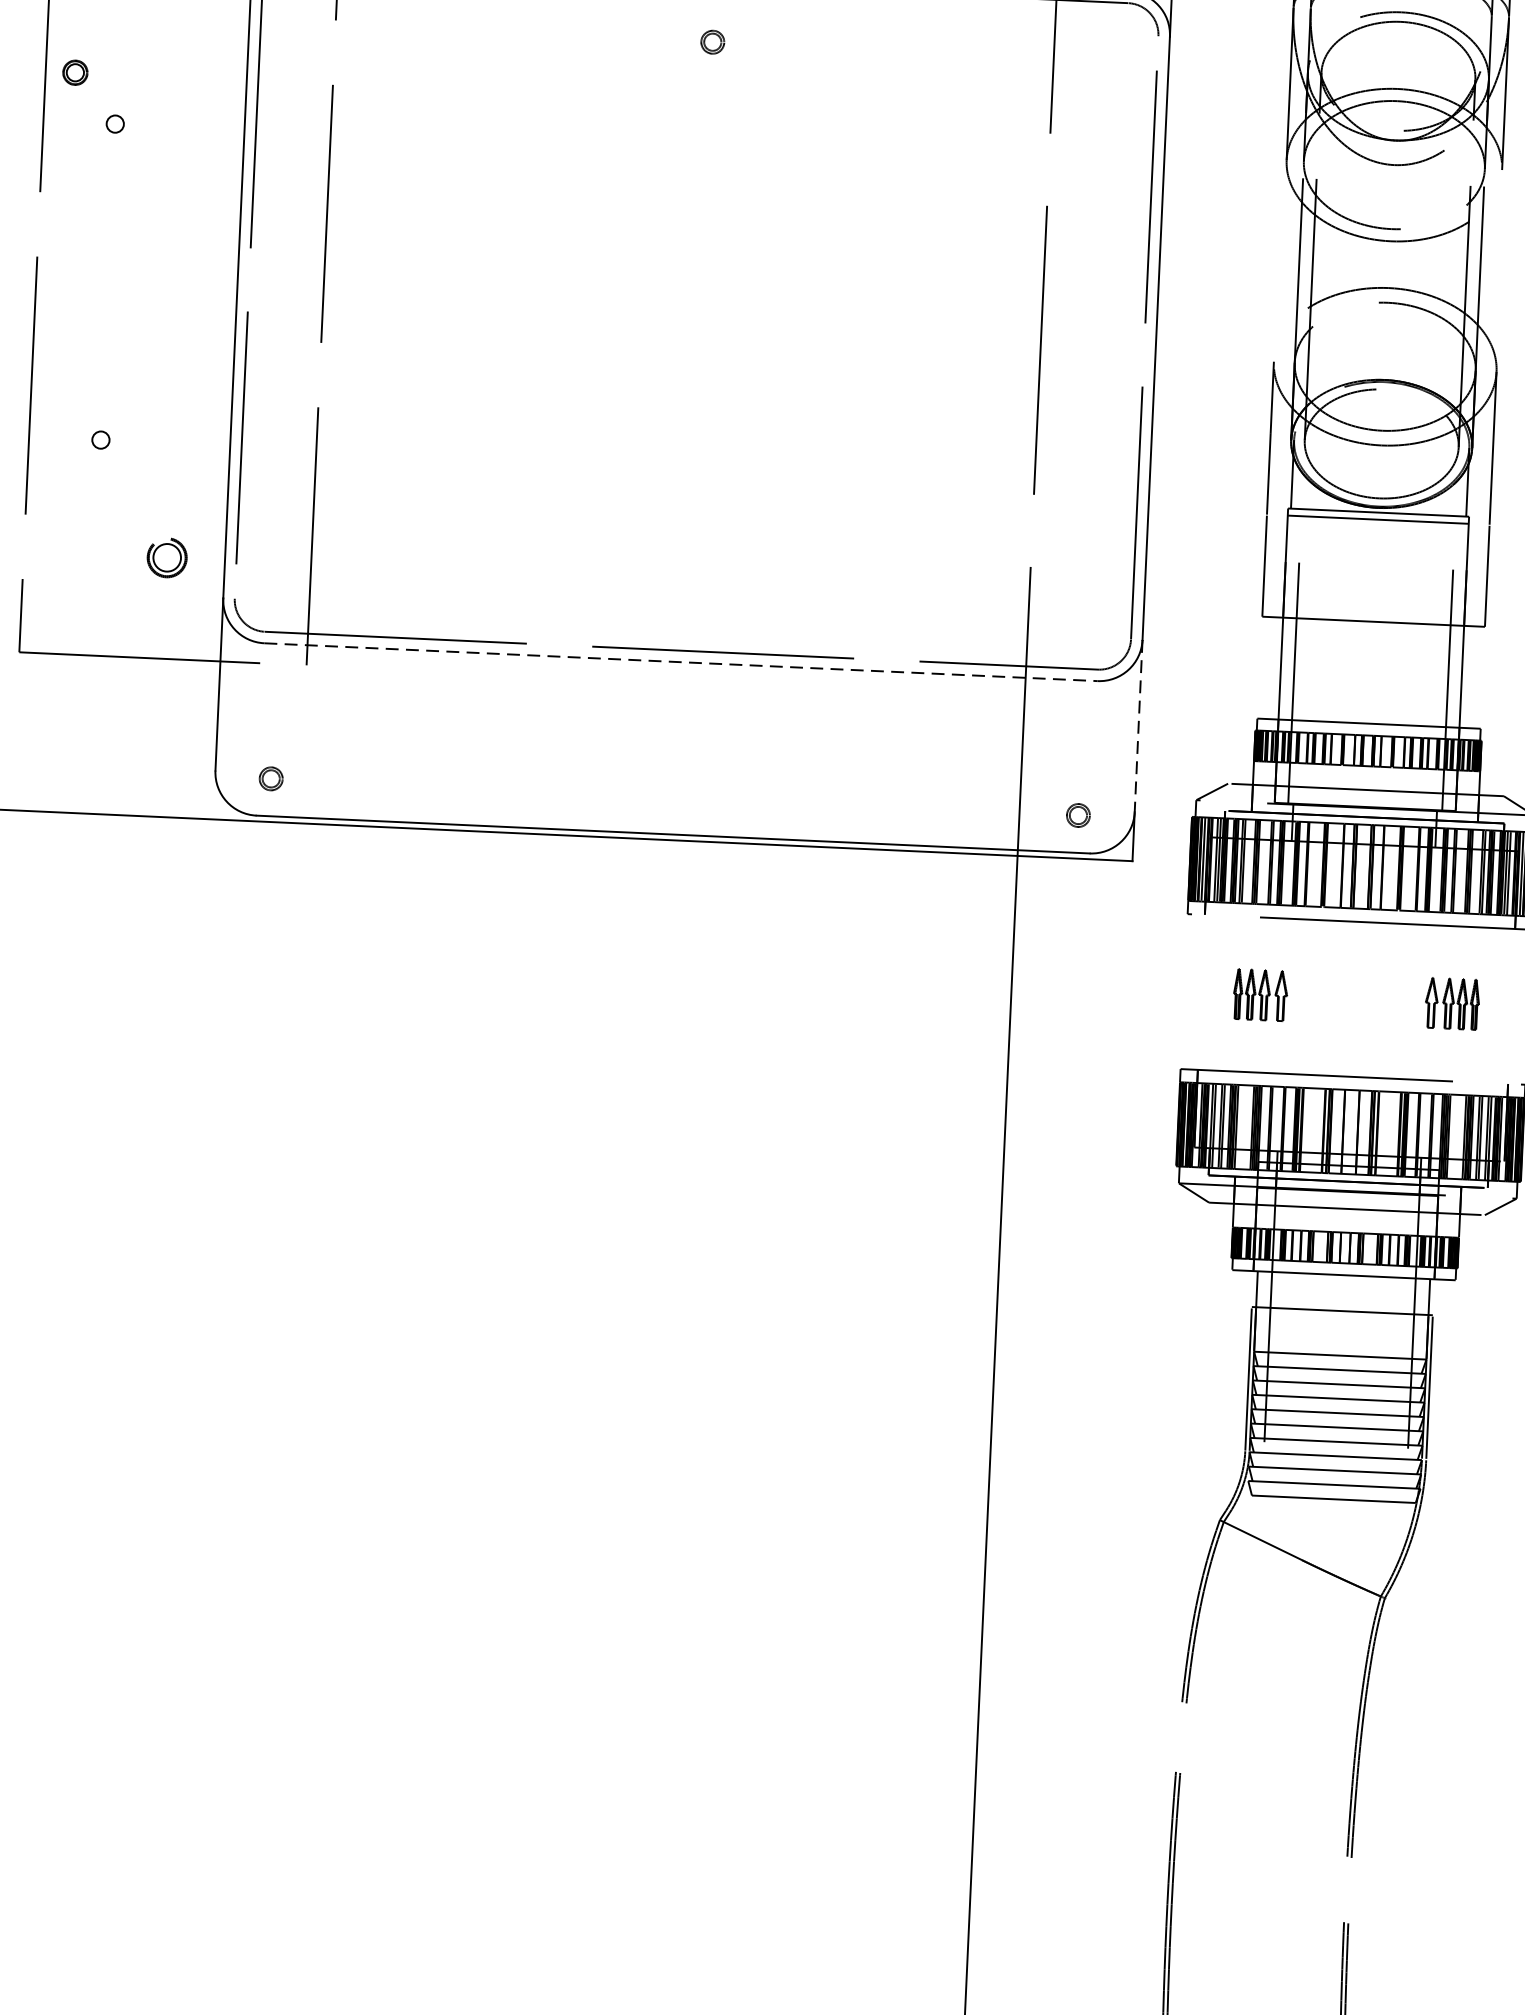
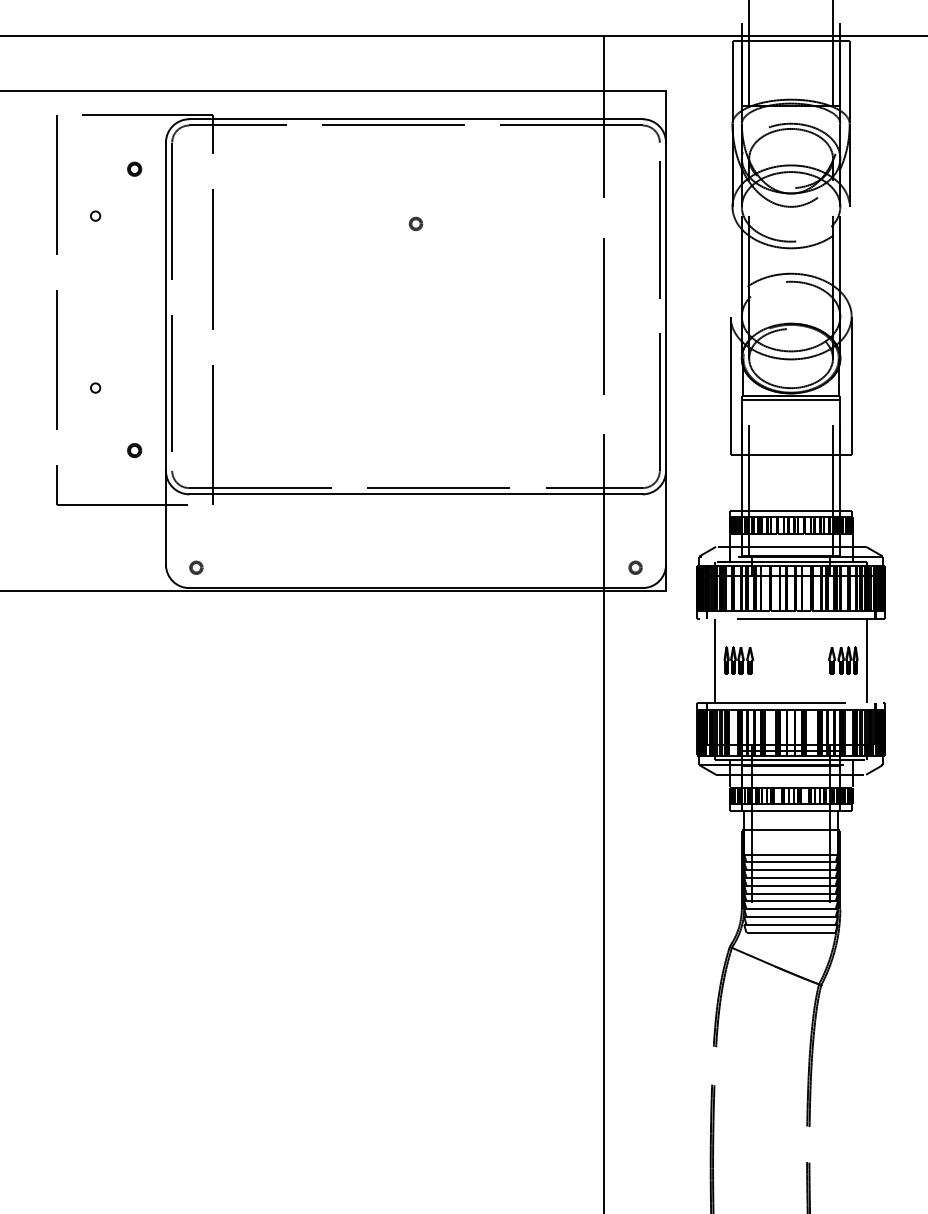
part: (711, 41) -> (415, 223), moved
part: (75, 71) -> (134, 168), moved
part: (167, 558) -> (134, 450), size x0.62
line: (681, 662) -> (416, 494), dashed -> solid
line: (1139, 725) -> (666, 517), dashed -> solid
line: (1217, 992) -> (715, 660), added
line: (1496, 1005) -> (867, 660), added

